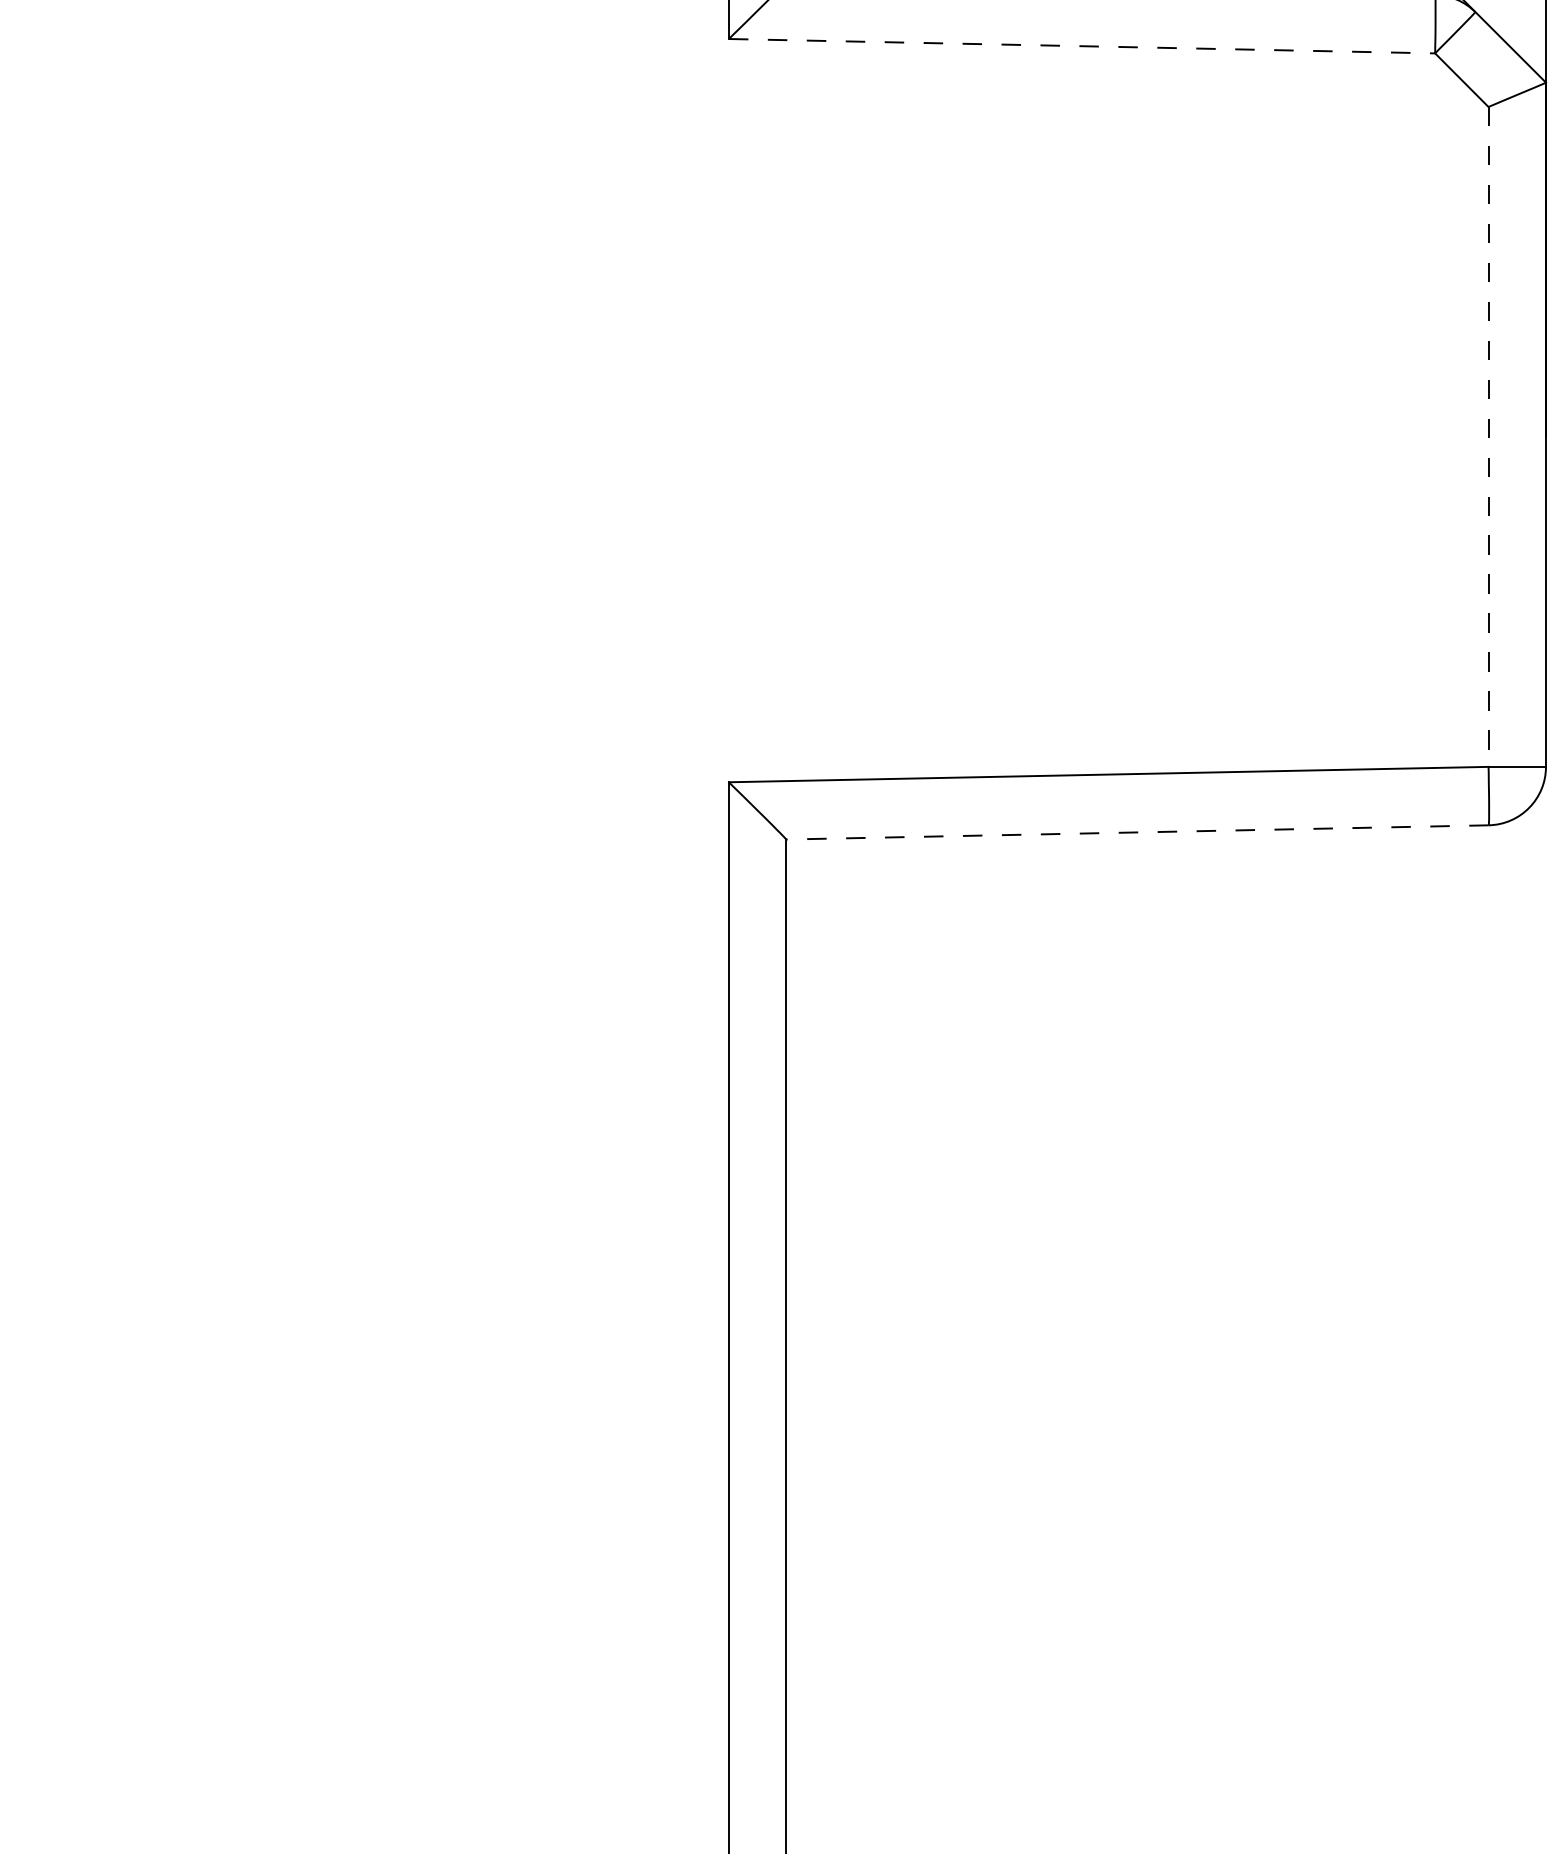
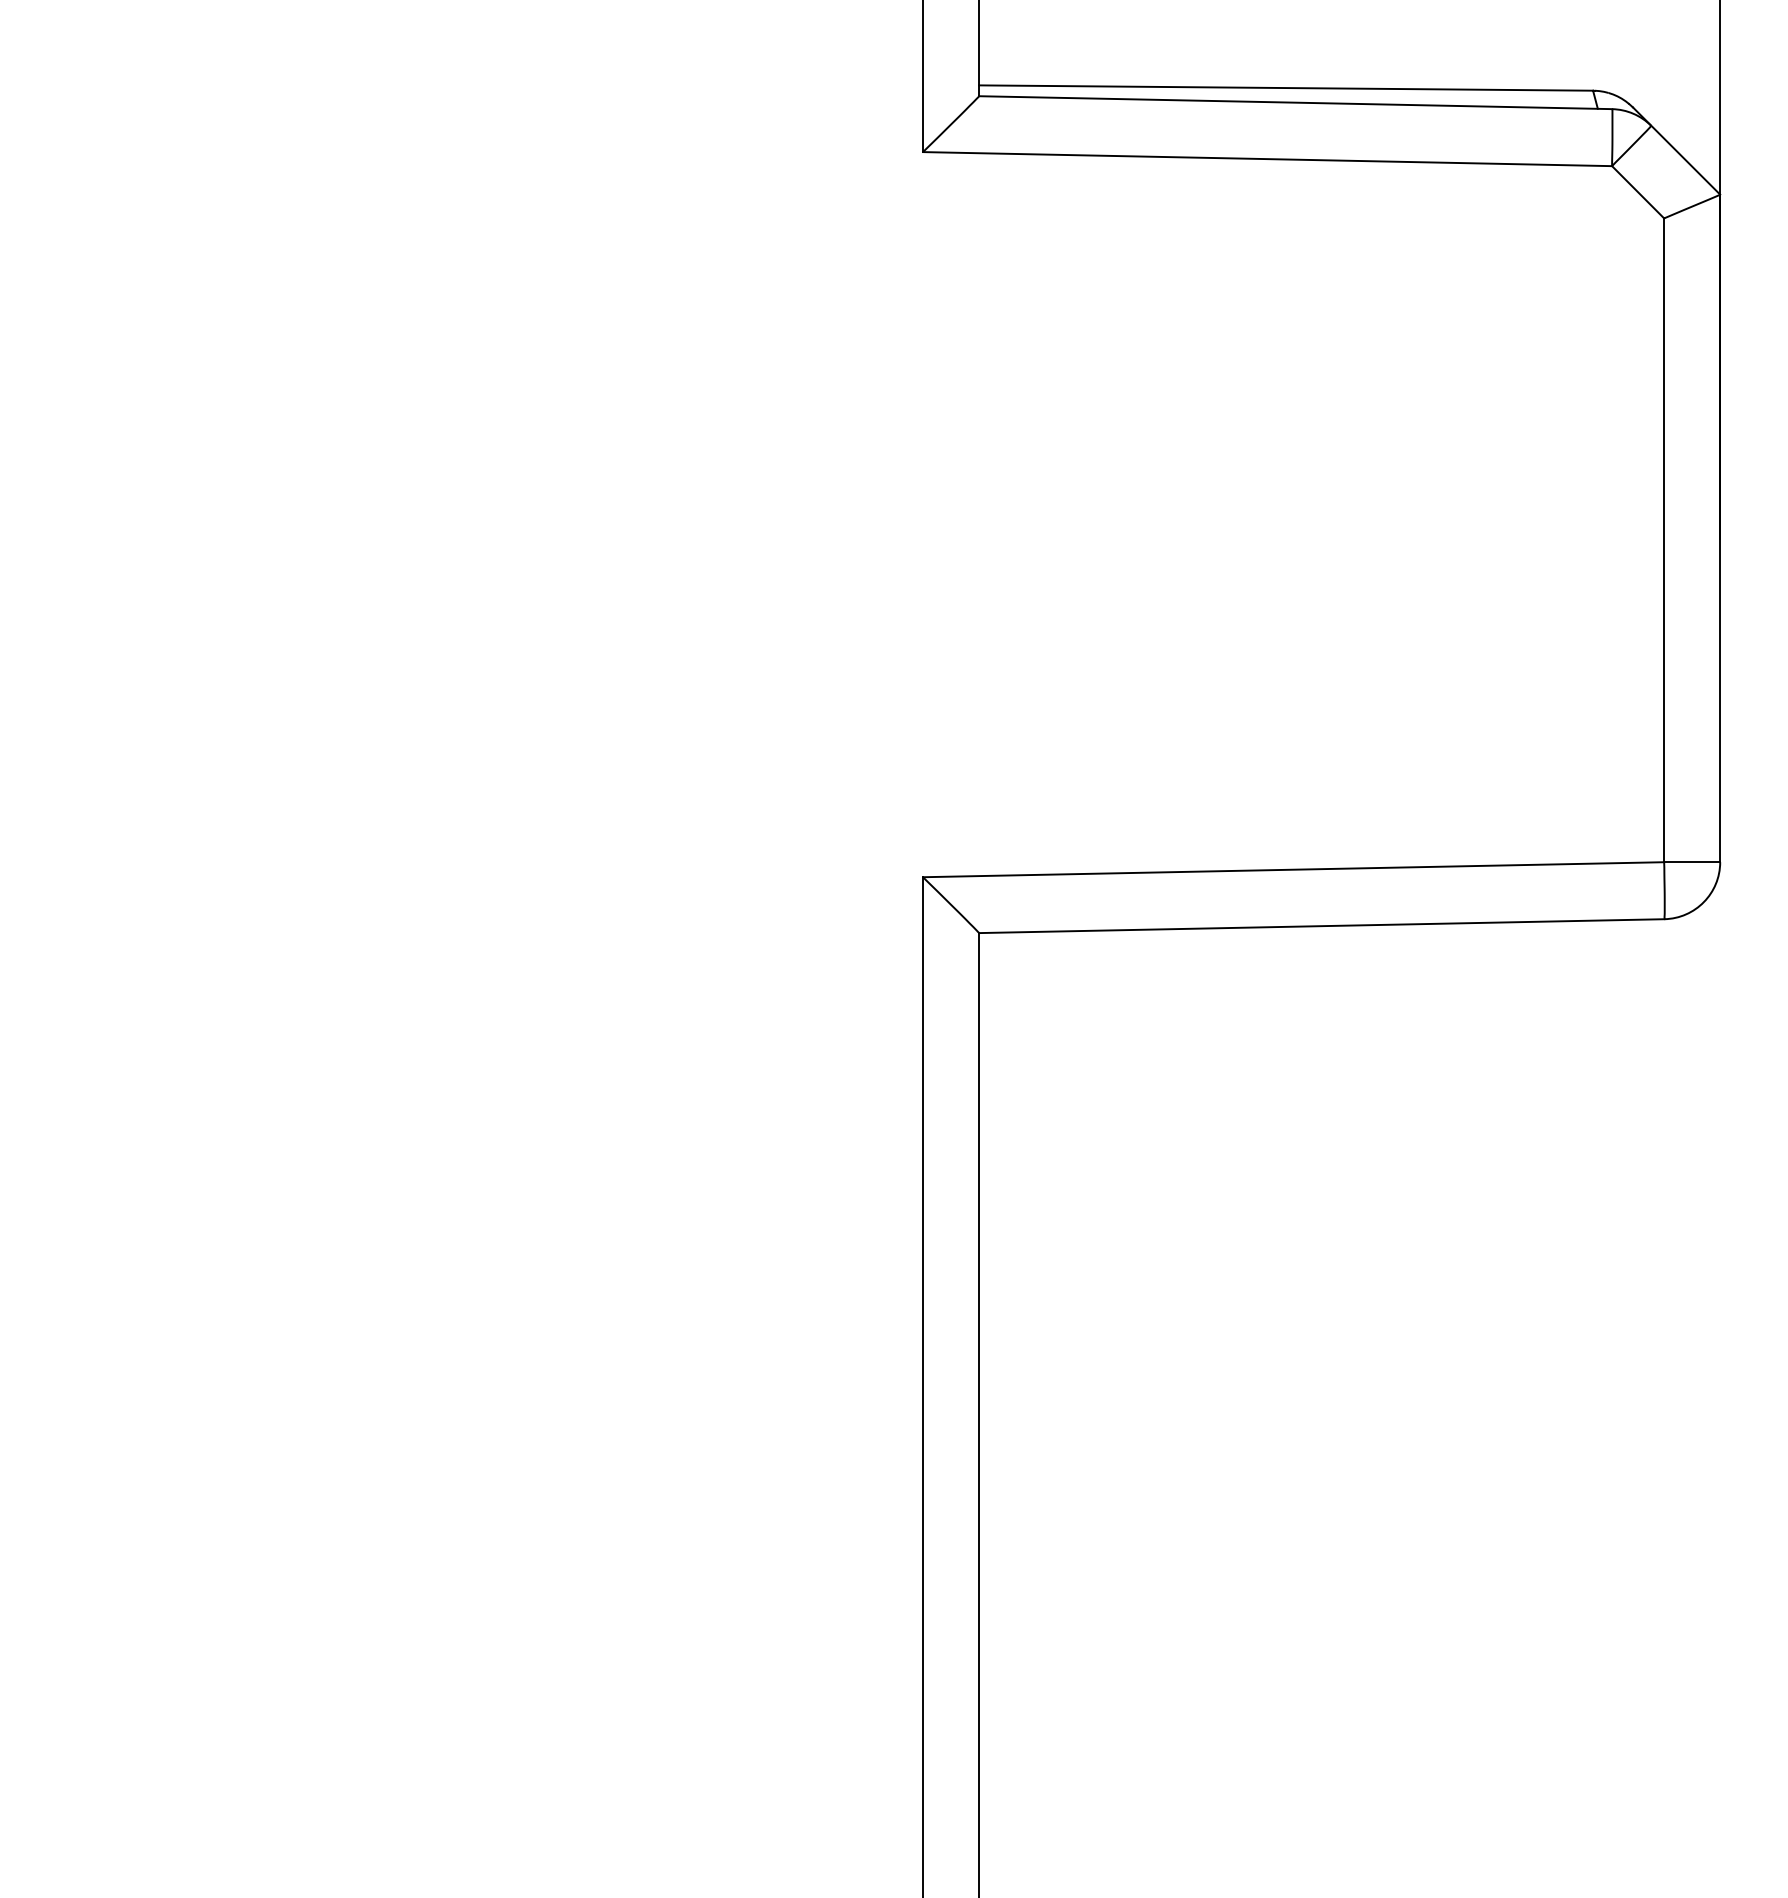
line: (1081, 46) -> (1267, 159), dashed -> solid
line: (1488, 437) -> (1664, 540), dashed -> solid
line: (1137, 832) -> (1321, 926), dashed -> solid

